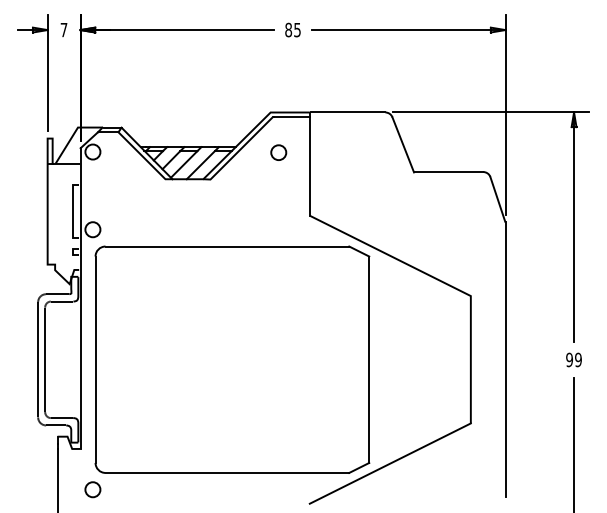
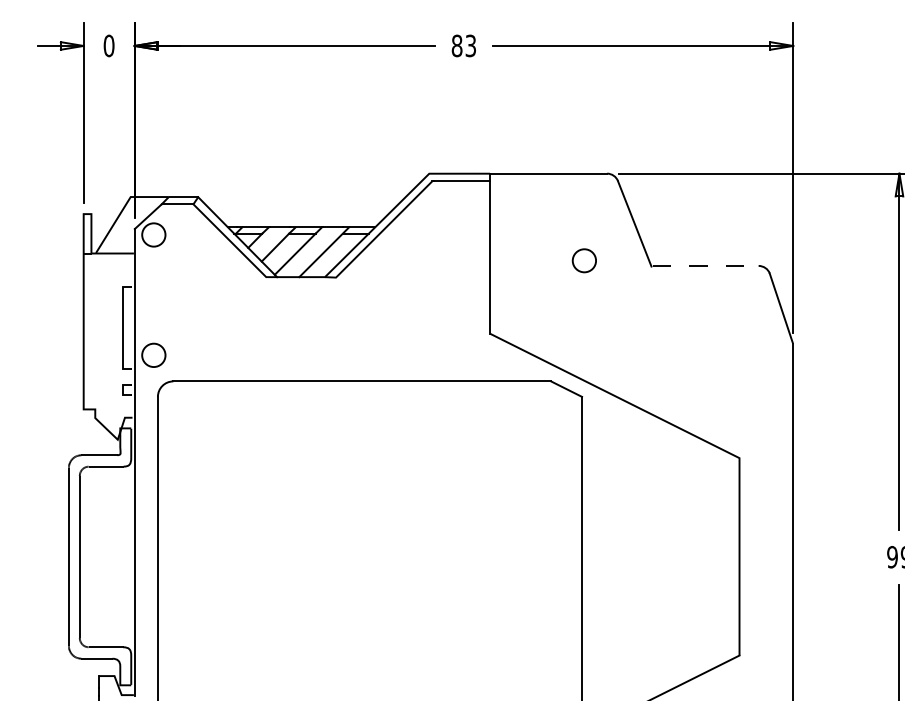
text: (63, 29) -> (108, 45), 7 -> 0
text: (297, 29) -> (470, 45), 85 -> 83
part: (278, 152) -> (584, 260), moved
line: (449, 172) -> (706, 266), solid -> dashed

